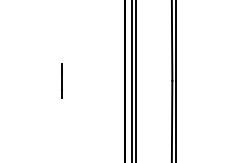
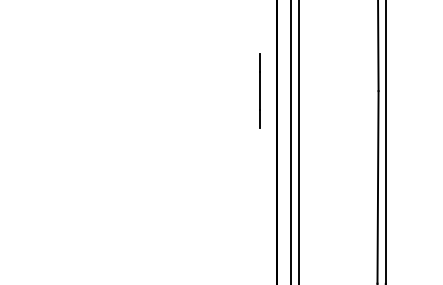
line: (61, 80) -> (258, 89), moved

